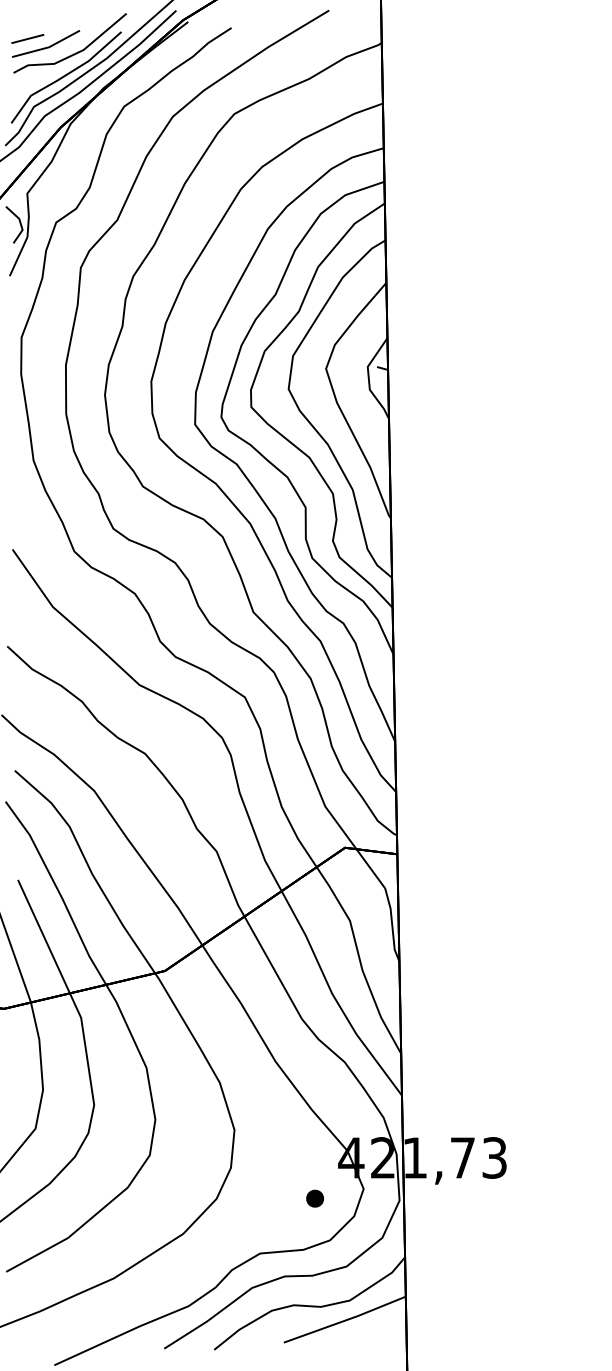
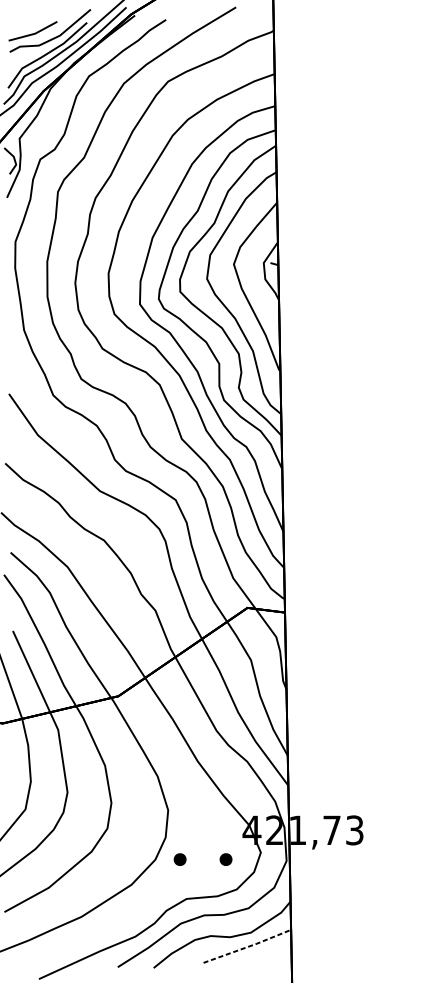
line: (27, 38) -> (19, 27), removed
part: (250, 1198) -> (179, 859), added
line: (346, 1320) -> (248, 946), solid -> dashed

